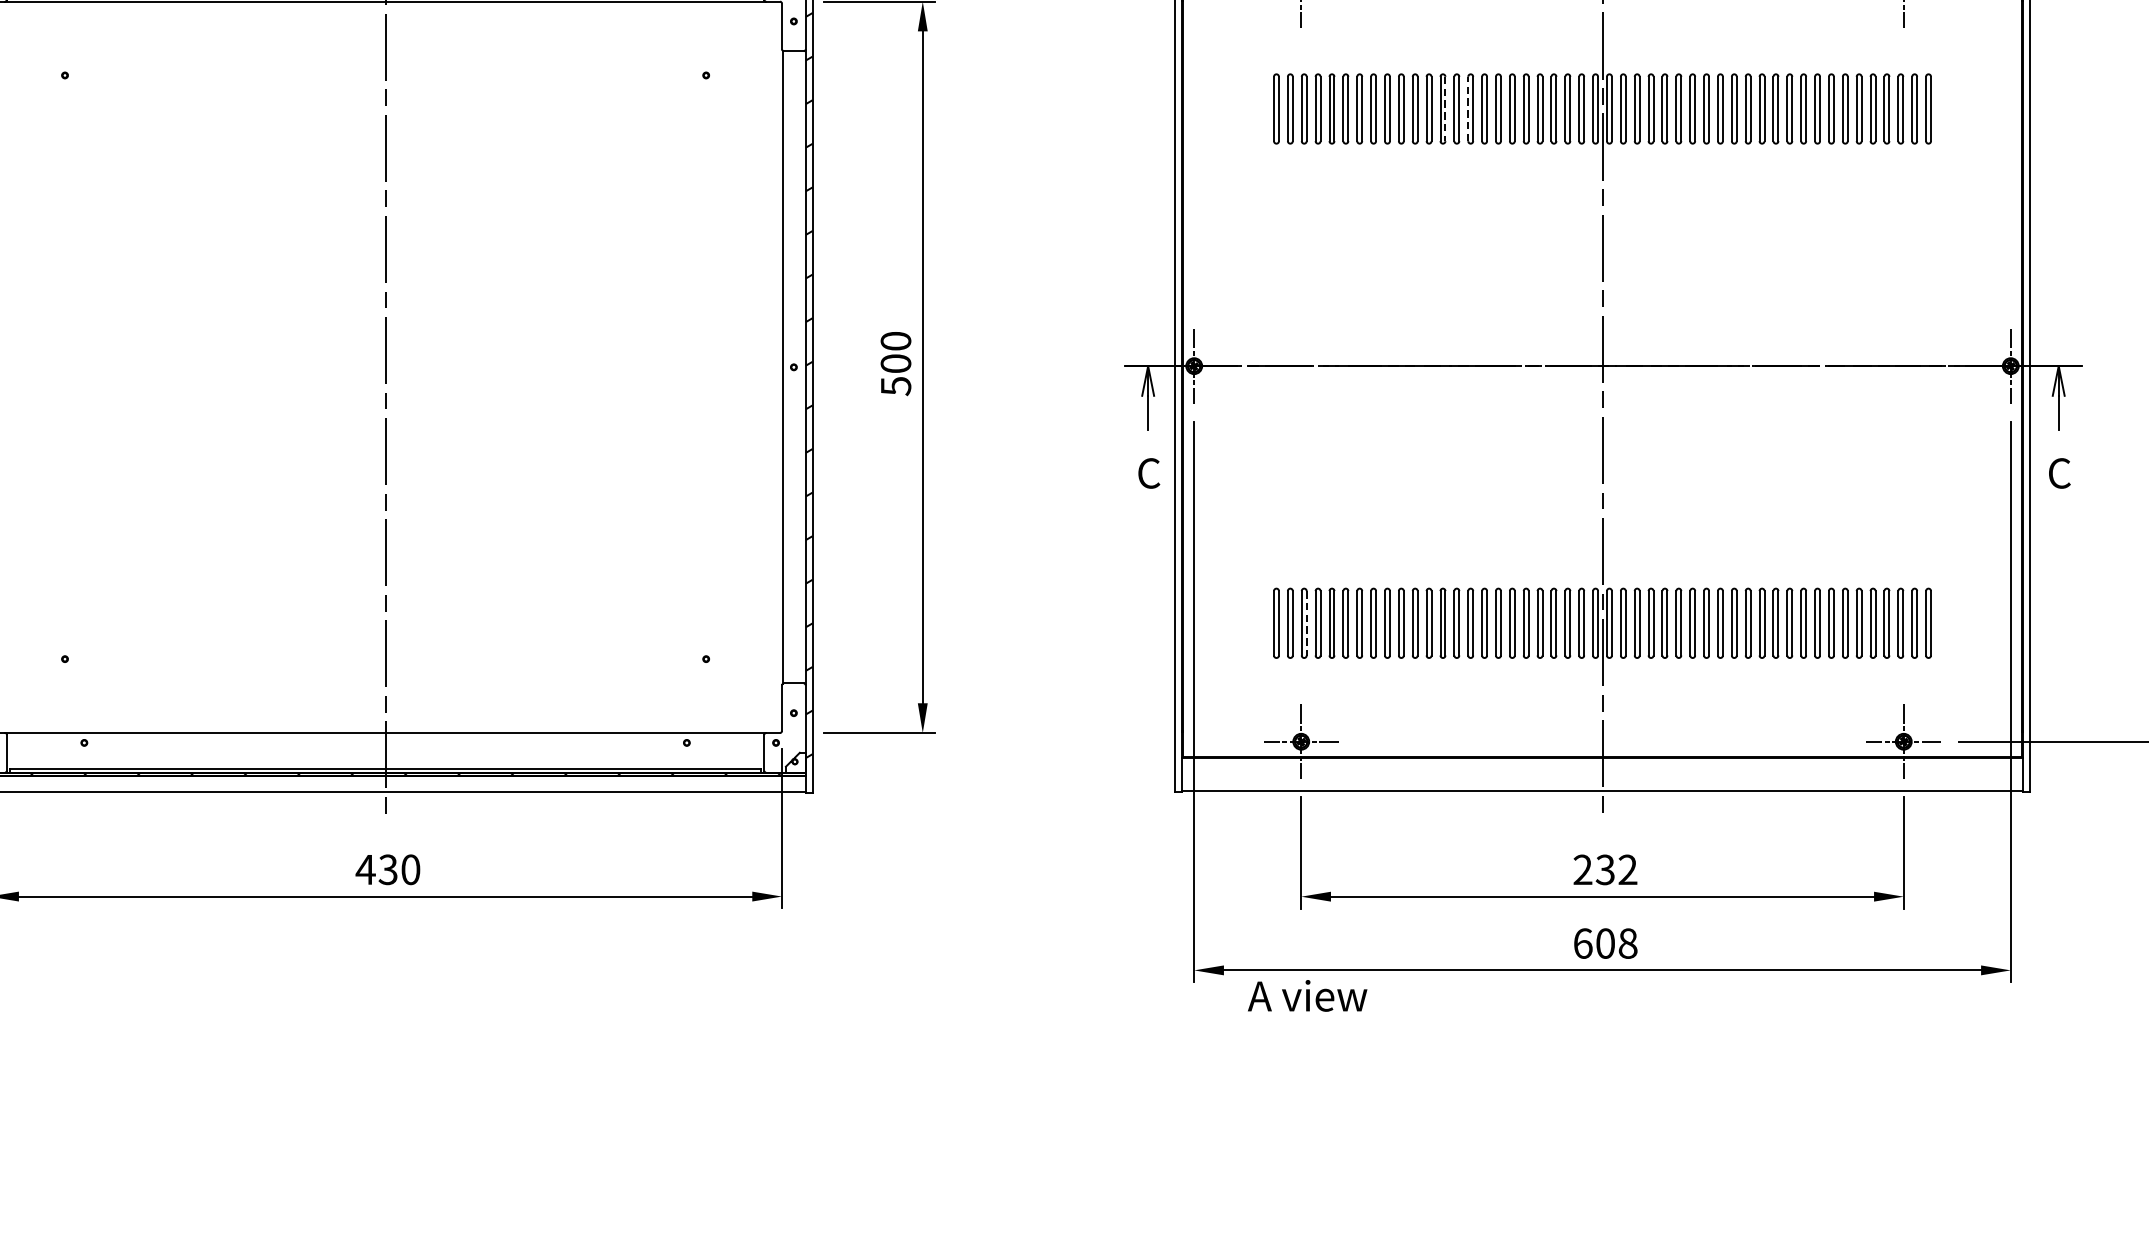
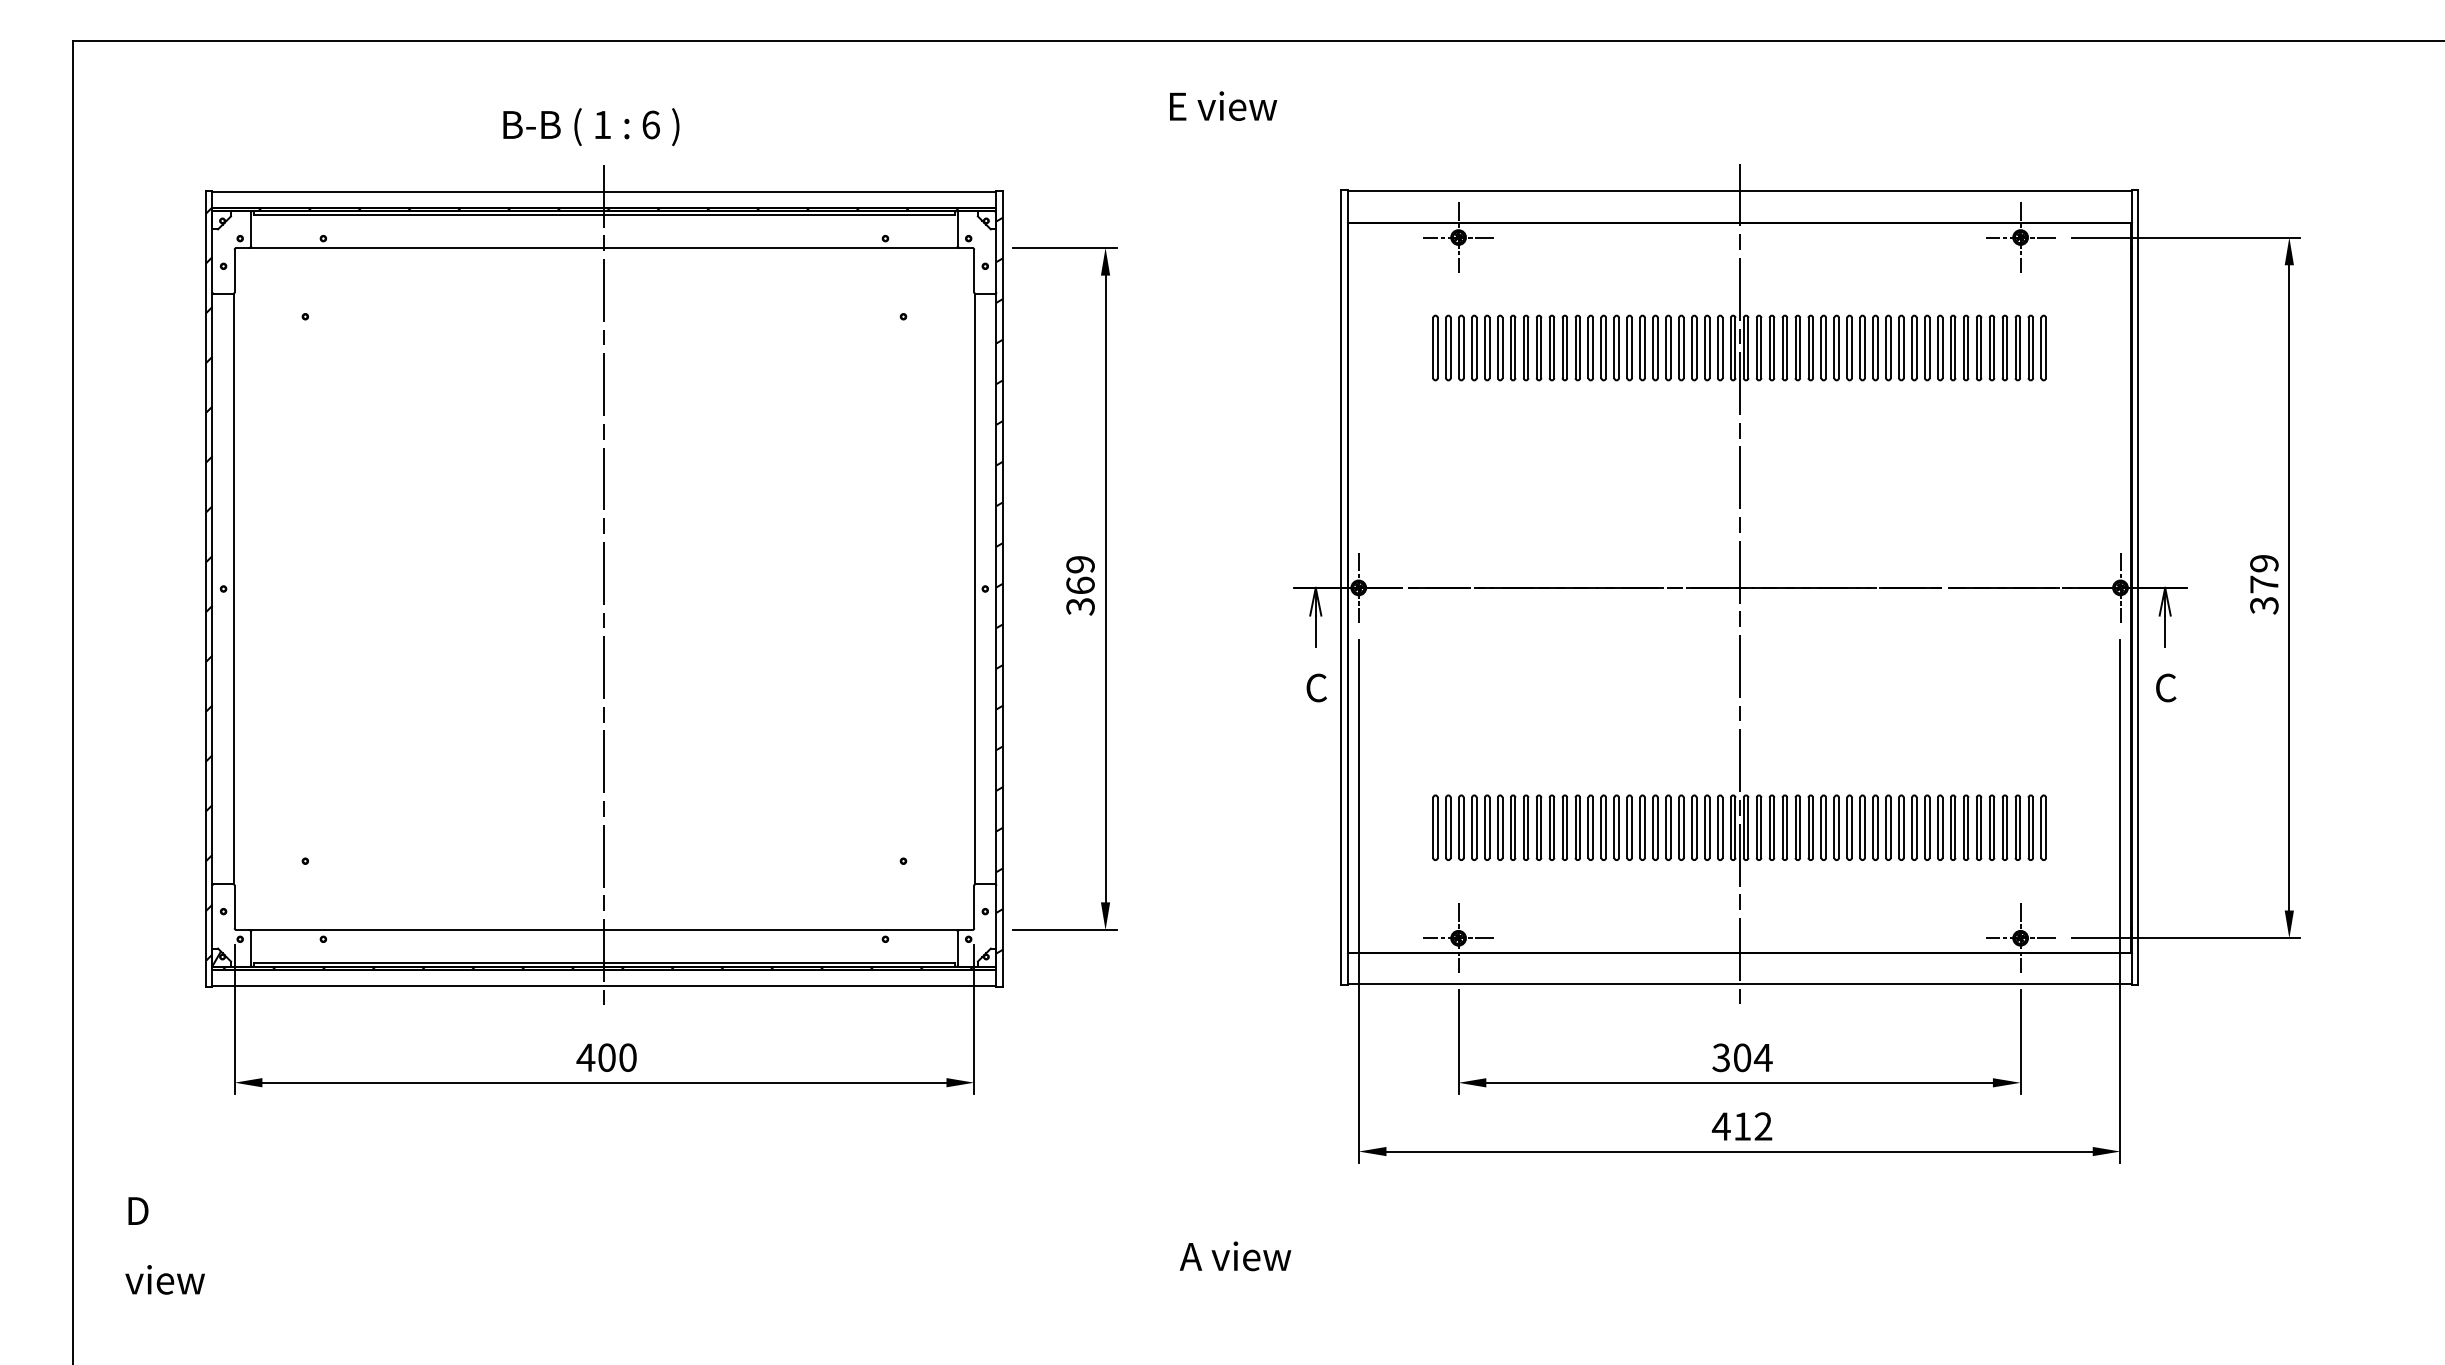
line: (1468, 108) -> (1614, 347), dashed -> solid
line: (1445, 109) -> (1593, 348), dashed -> solid
text: (895, 363) -> (1080, 585), 500 -> 369
line: (1306, 624) -> (1463, 828), dashed -> solid
text: (387, 869) -> (606, 1057), 430 -> 400
text: (1605, 869) -> (1742, 1057), 232 -> 304
text: (1604, 943) -> (1741, 1126), 608 -> 412
text: (1307, 996) -> (1235, 1256), moved

